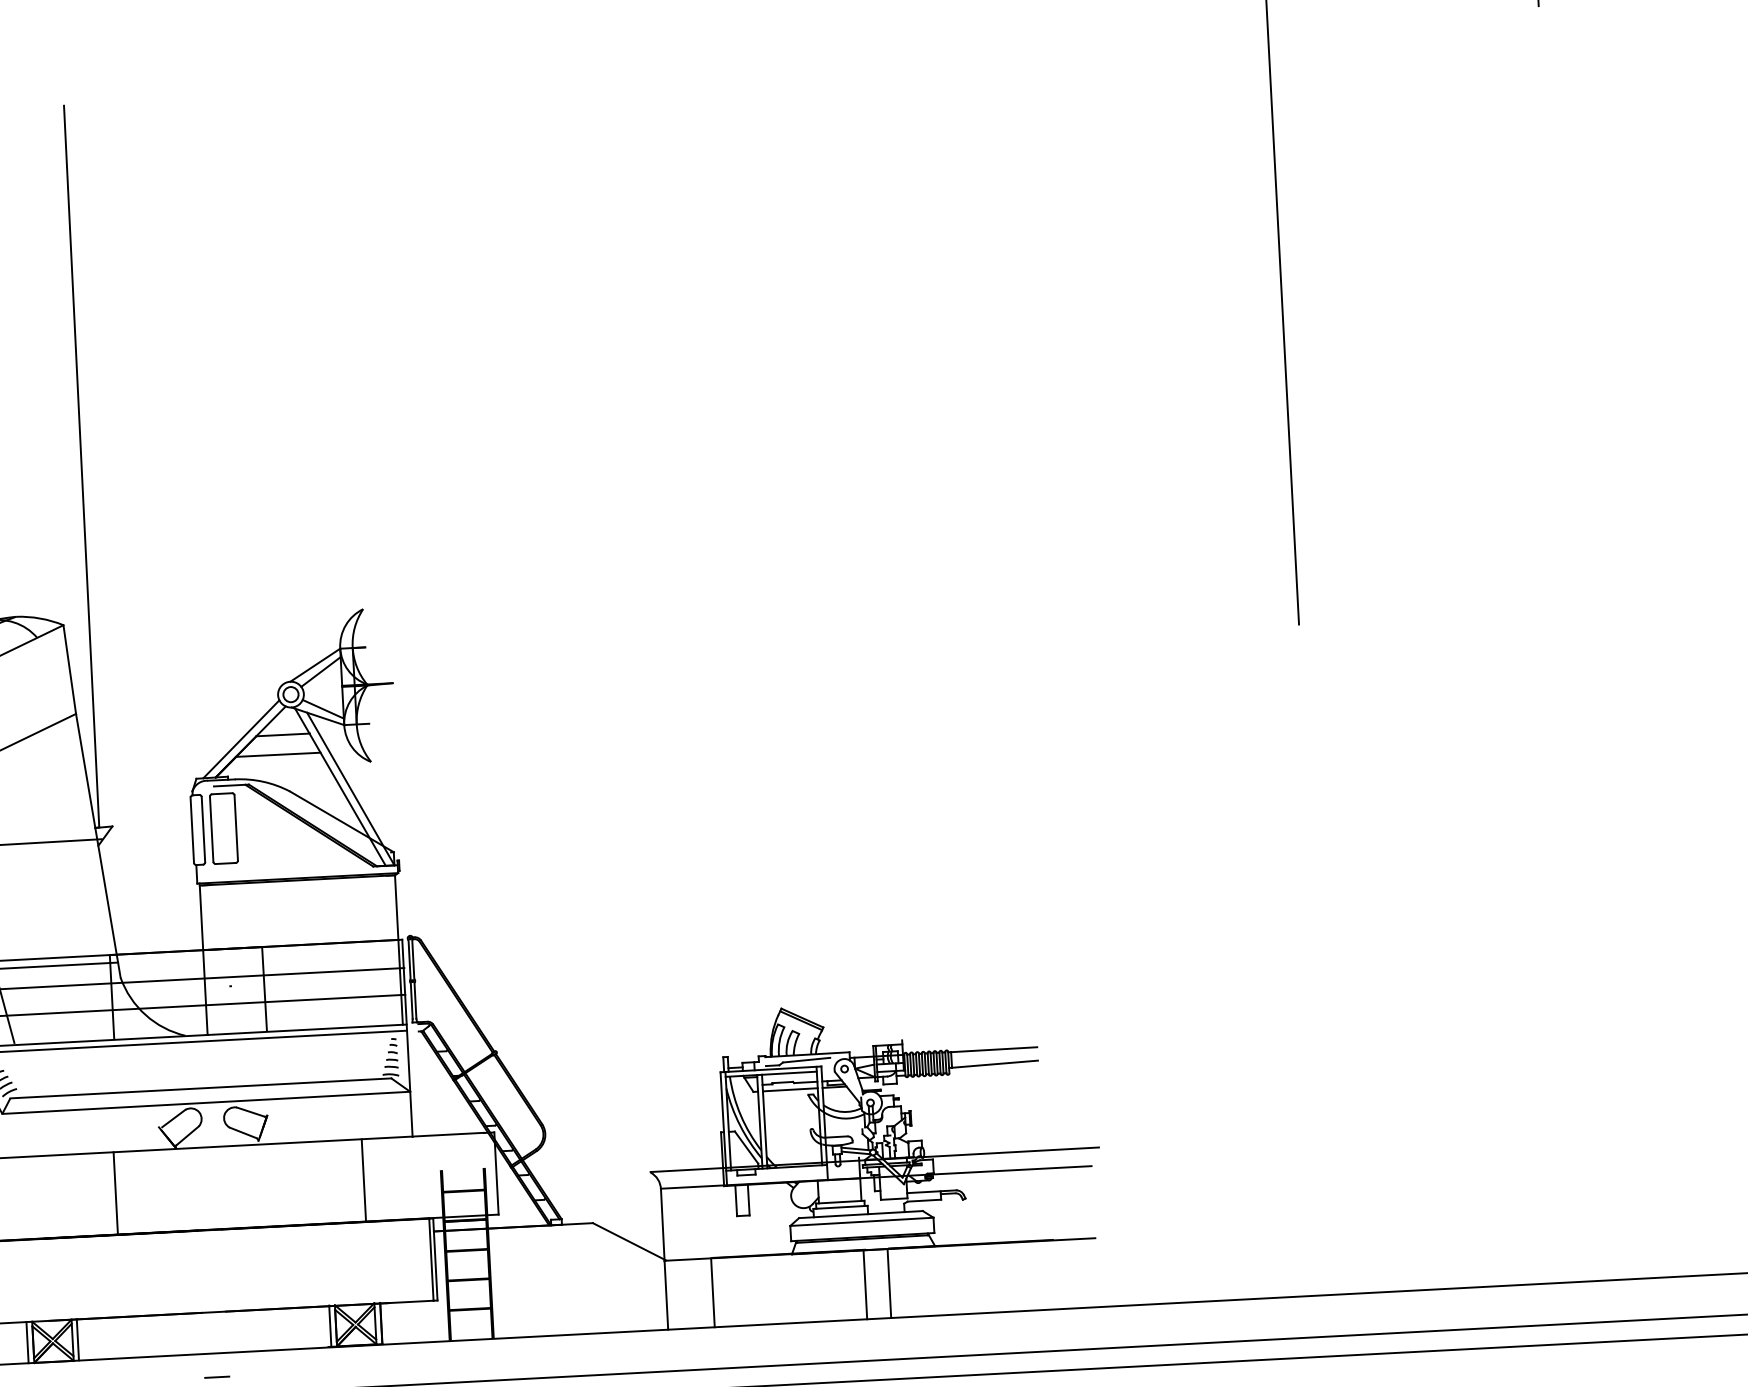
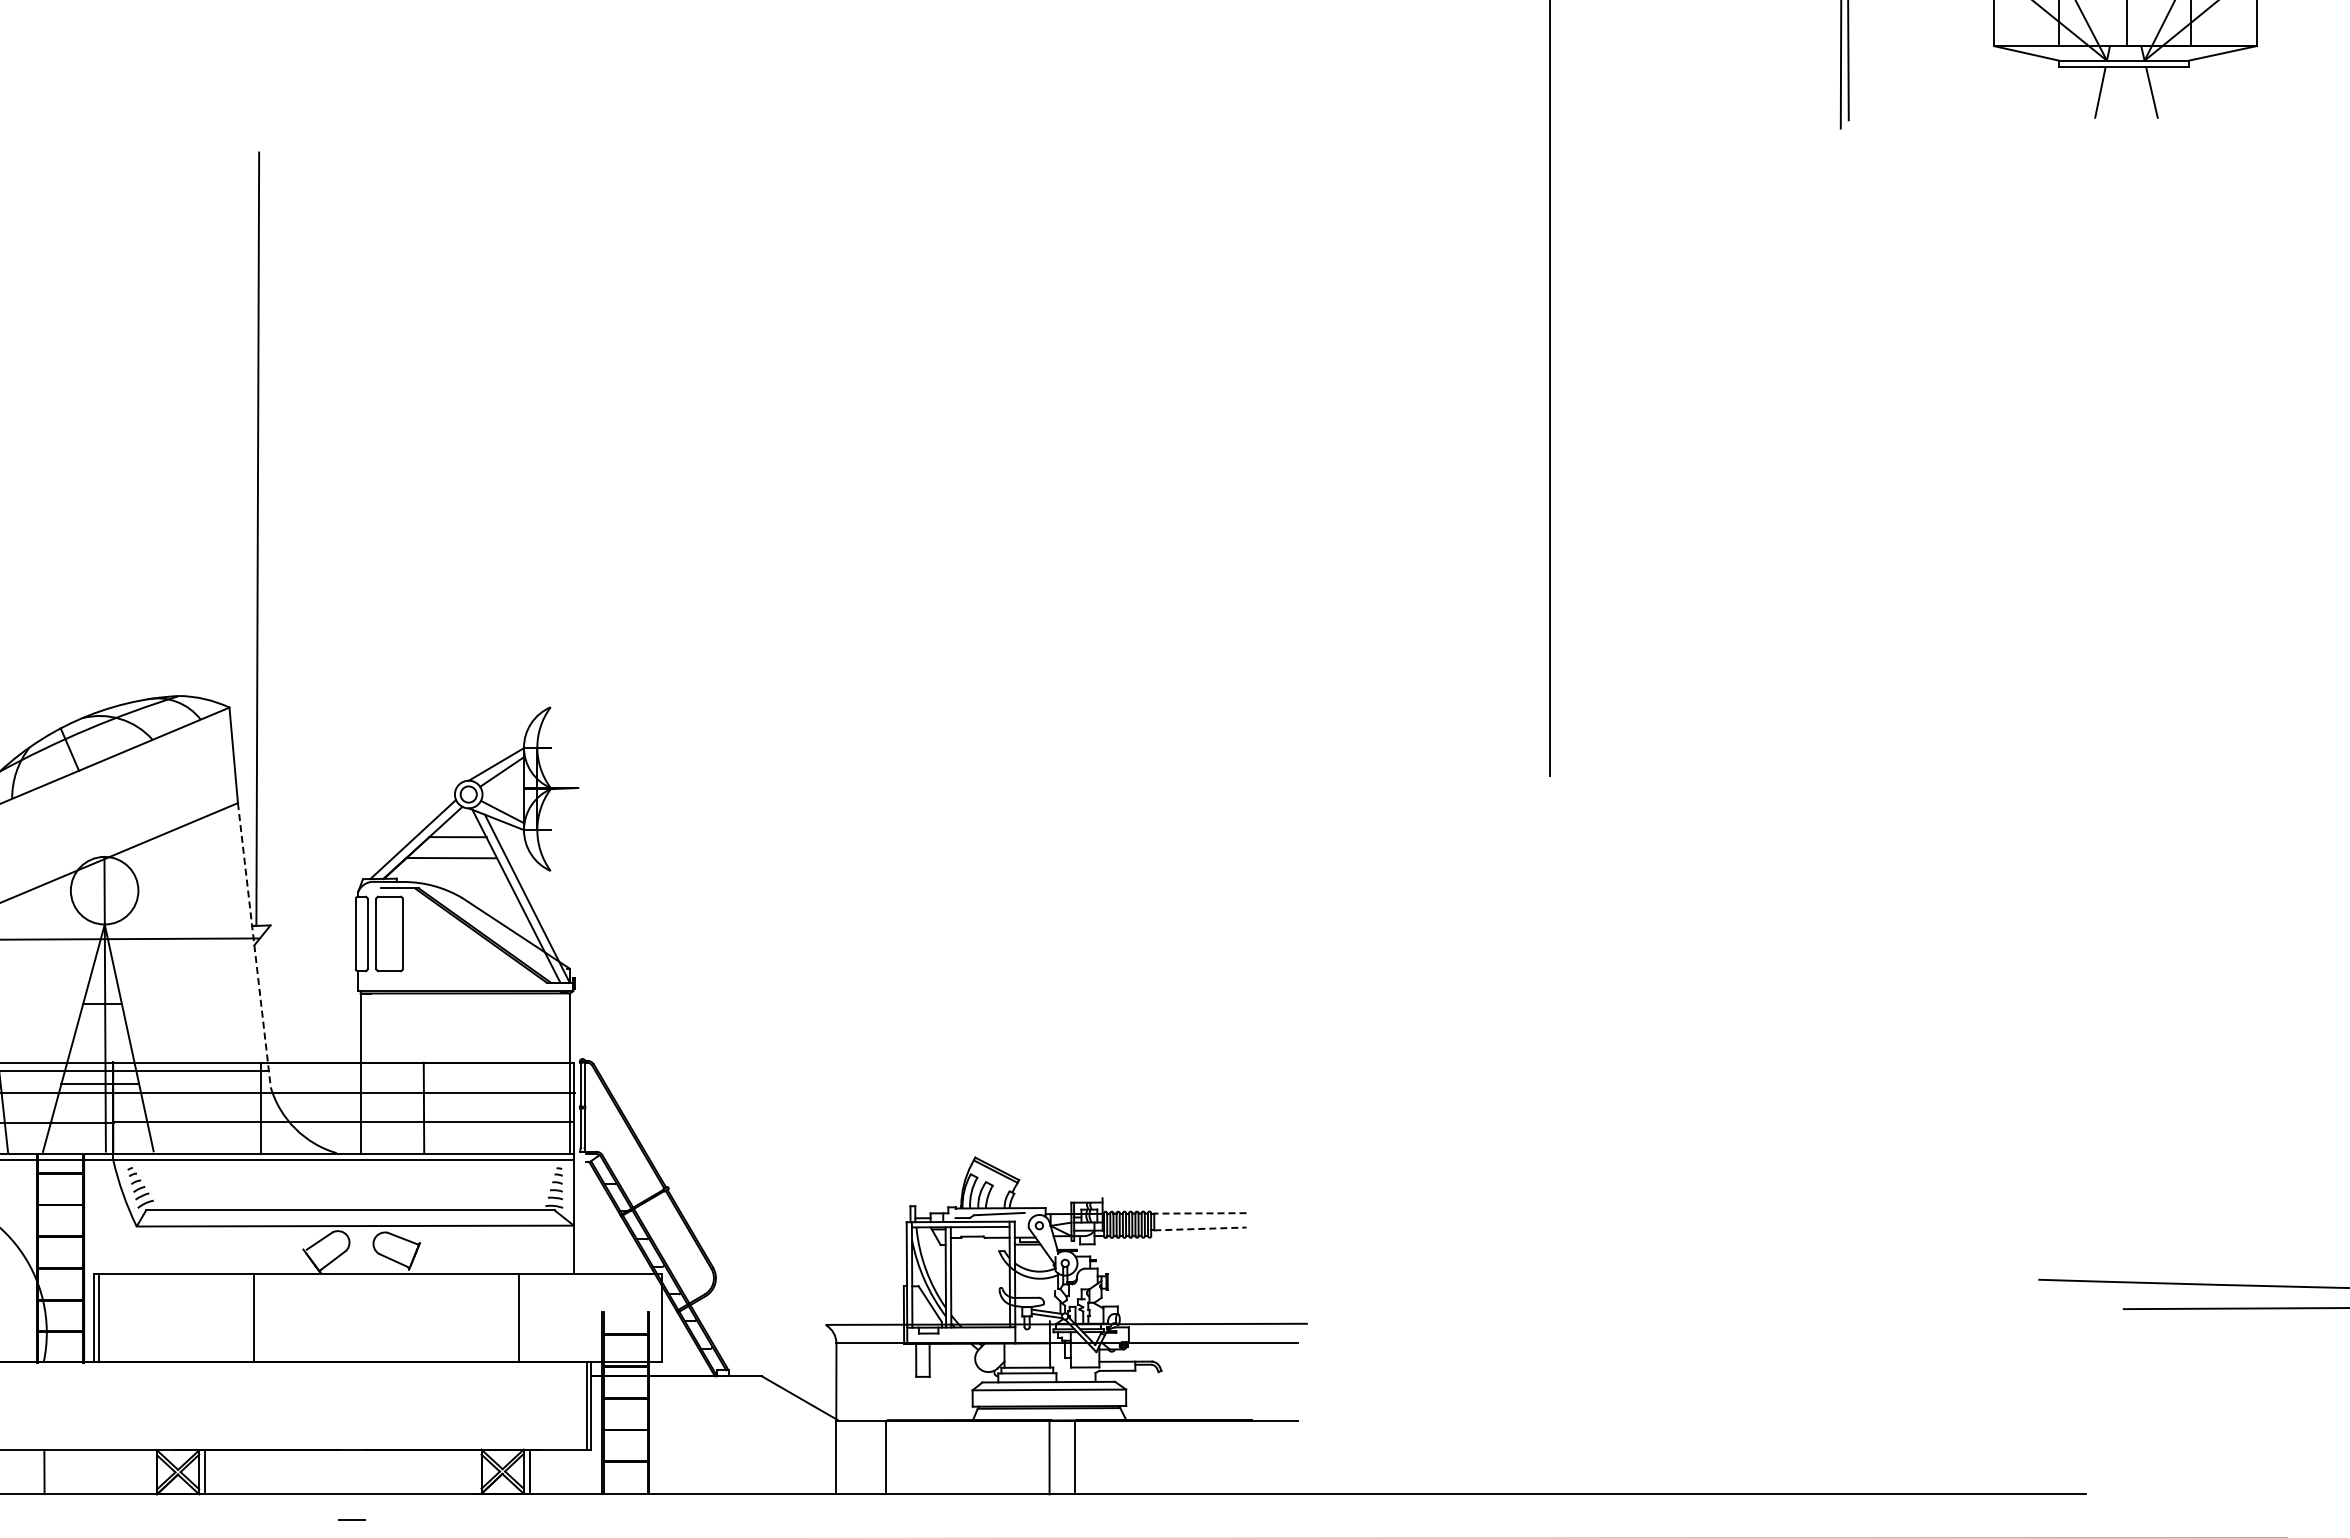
line: (98, 845) -> (254, 945), solid -> dashed
line: (993, 1049) -> (1199, 1213), solid -> dashed
line: (995, 1063) -> (1200, 1228), solid -> dashed
line: (789, 1089) -> (979, 1244), removed
line: (330, 1325) -> (475, 1471), removed
line: (27, 1342) -> (150, 1472), removed

